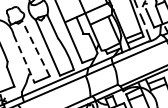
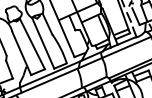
line: (36, 47) -> (32, 43), dashed -> solid
line: (23, 58) -> (21, 53), dashed -> solid

